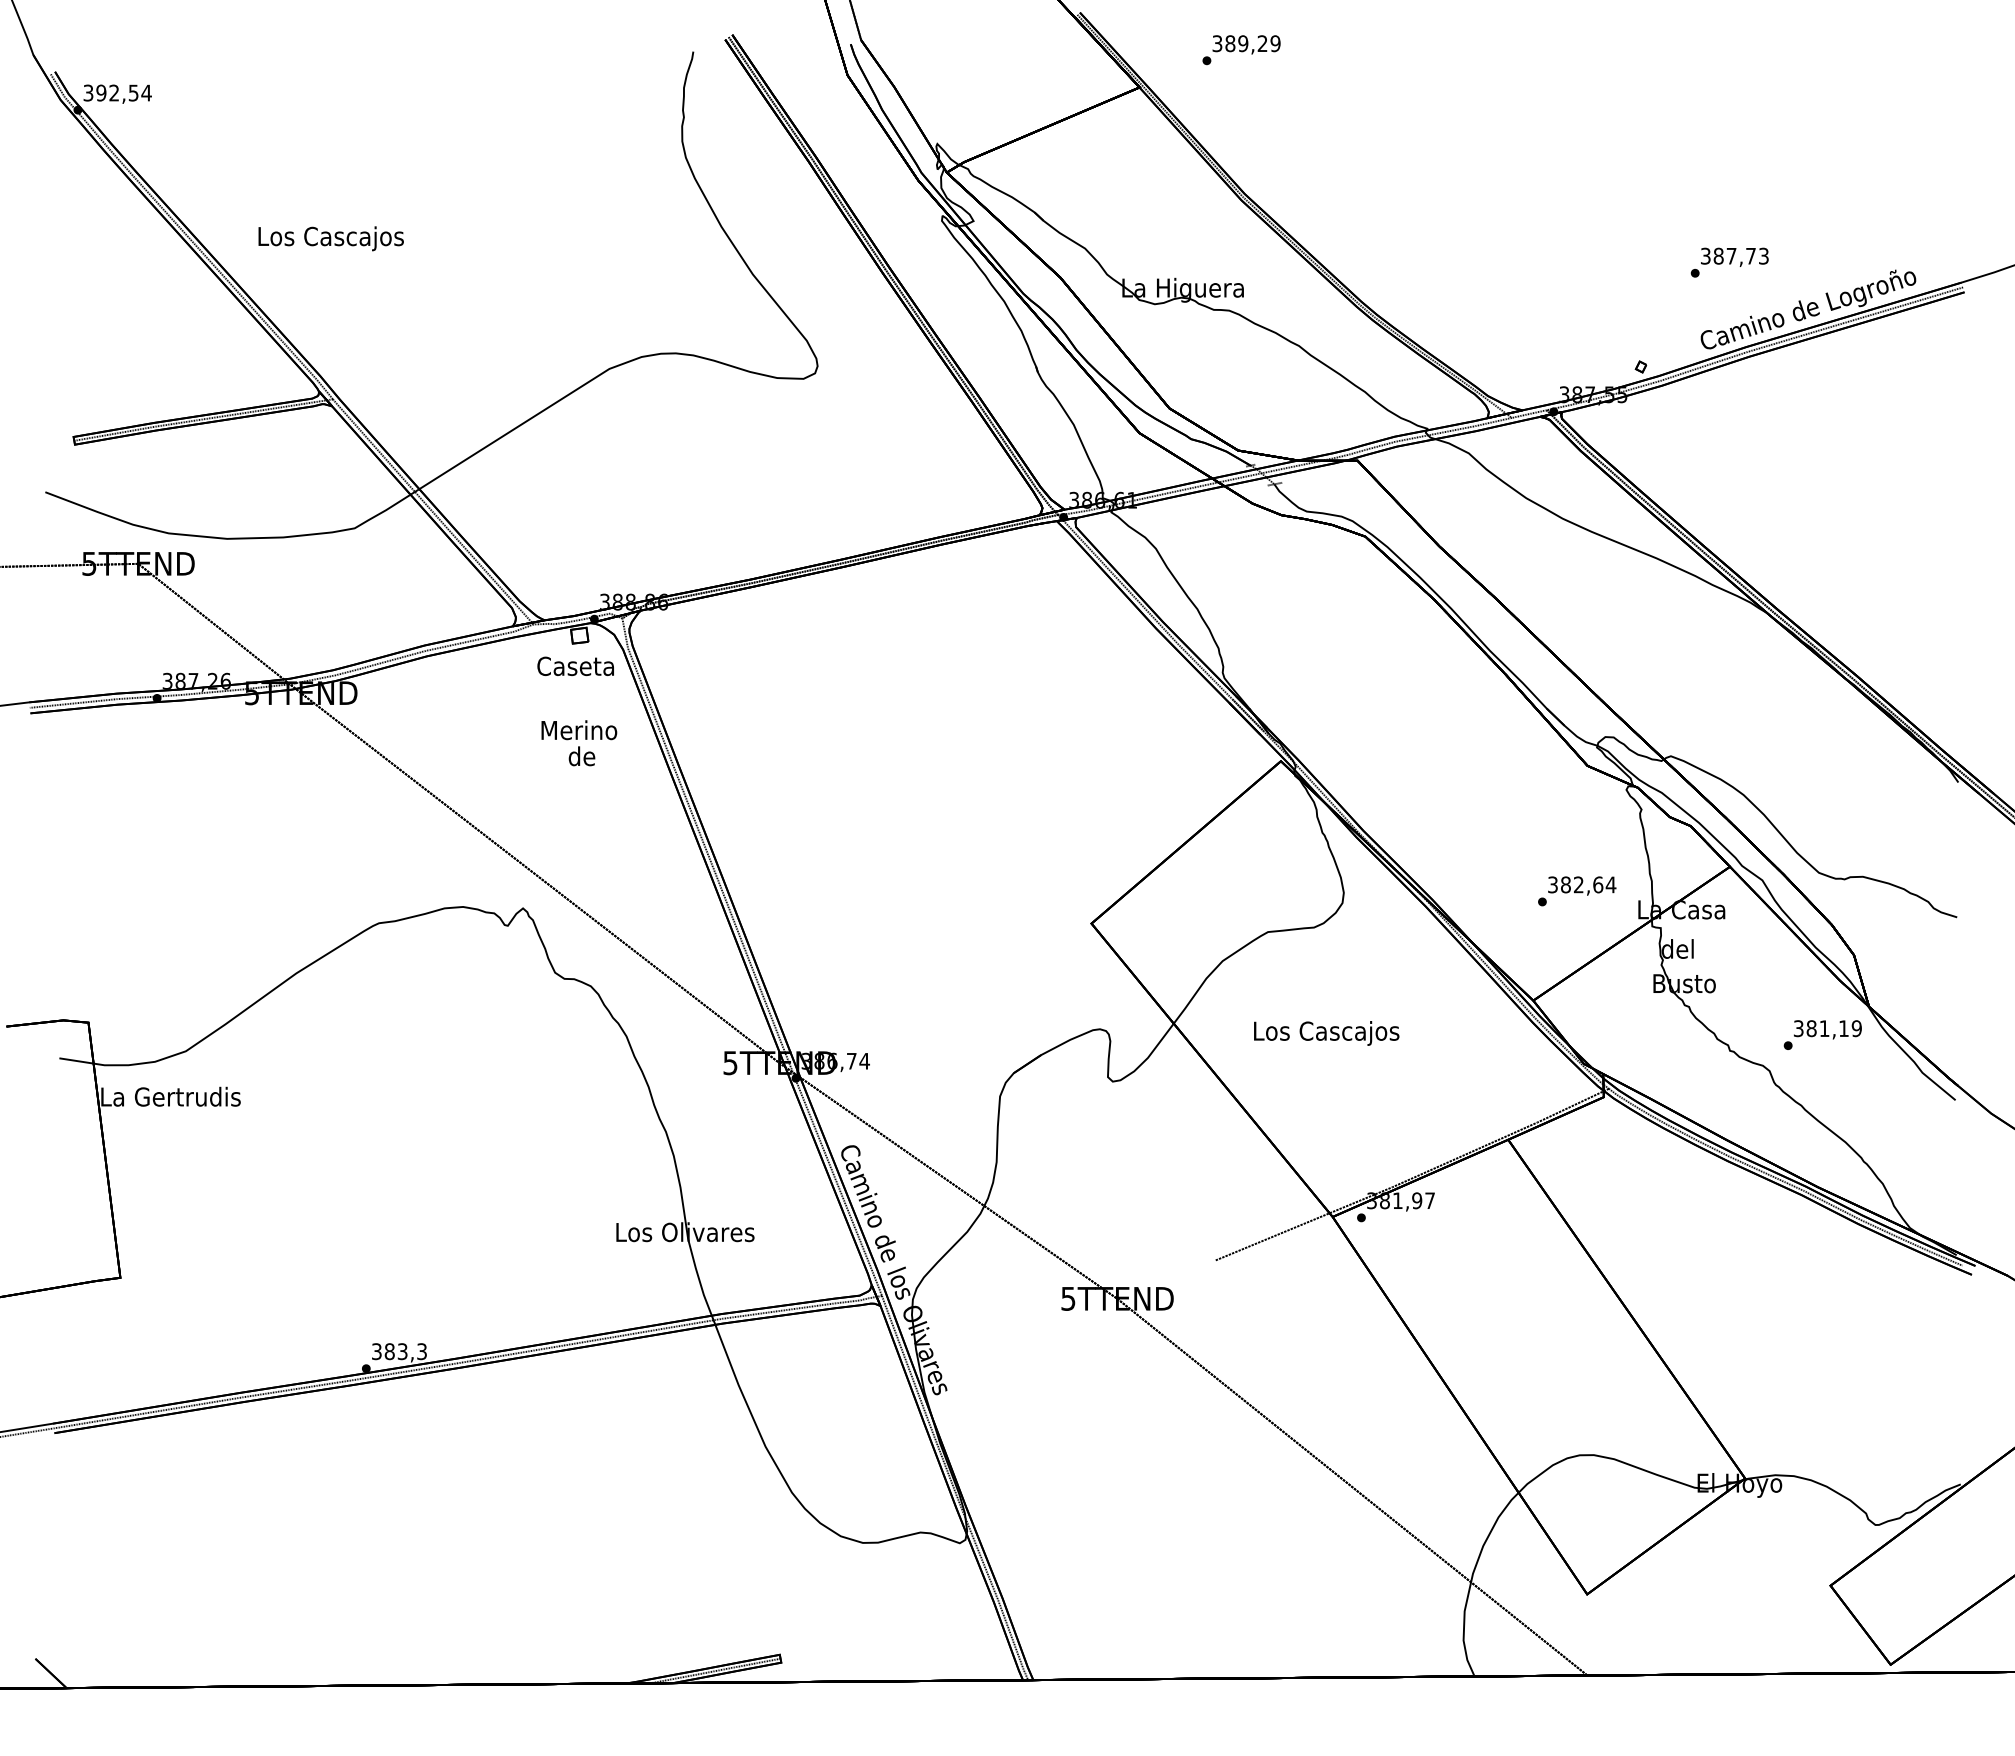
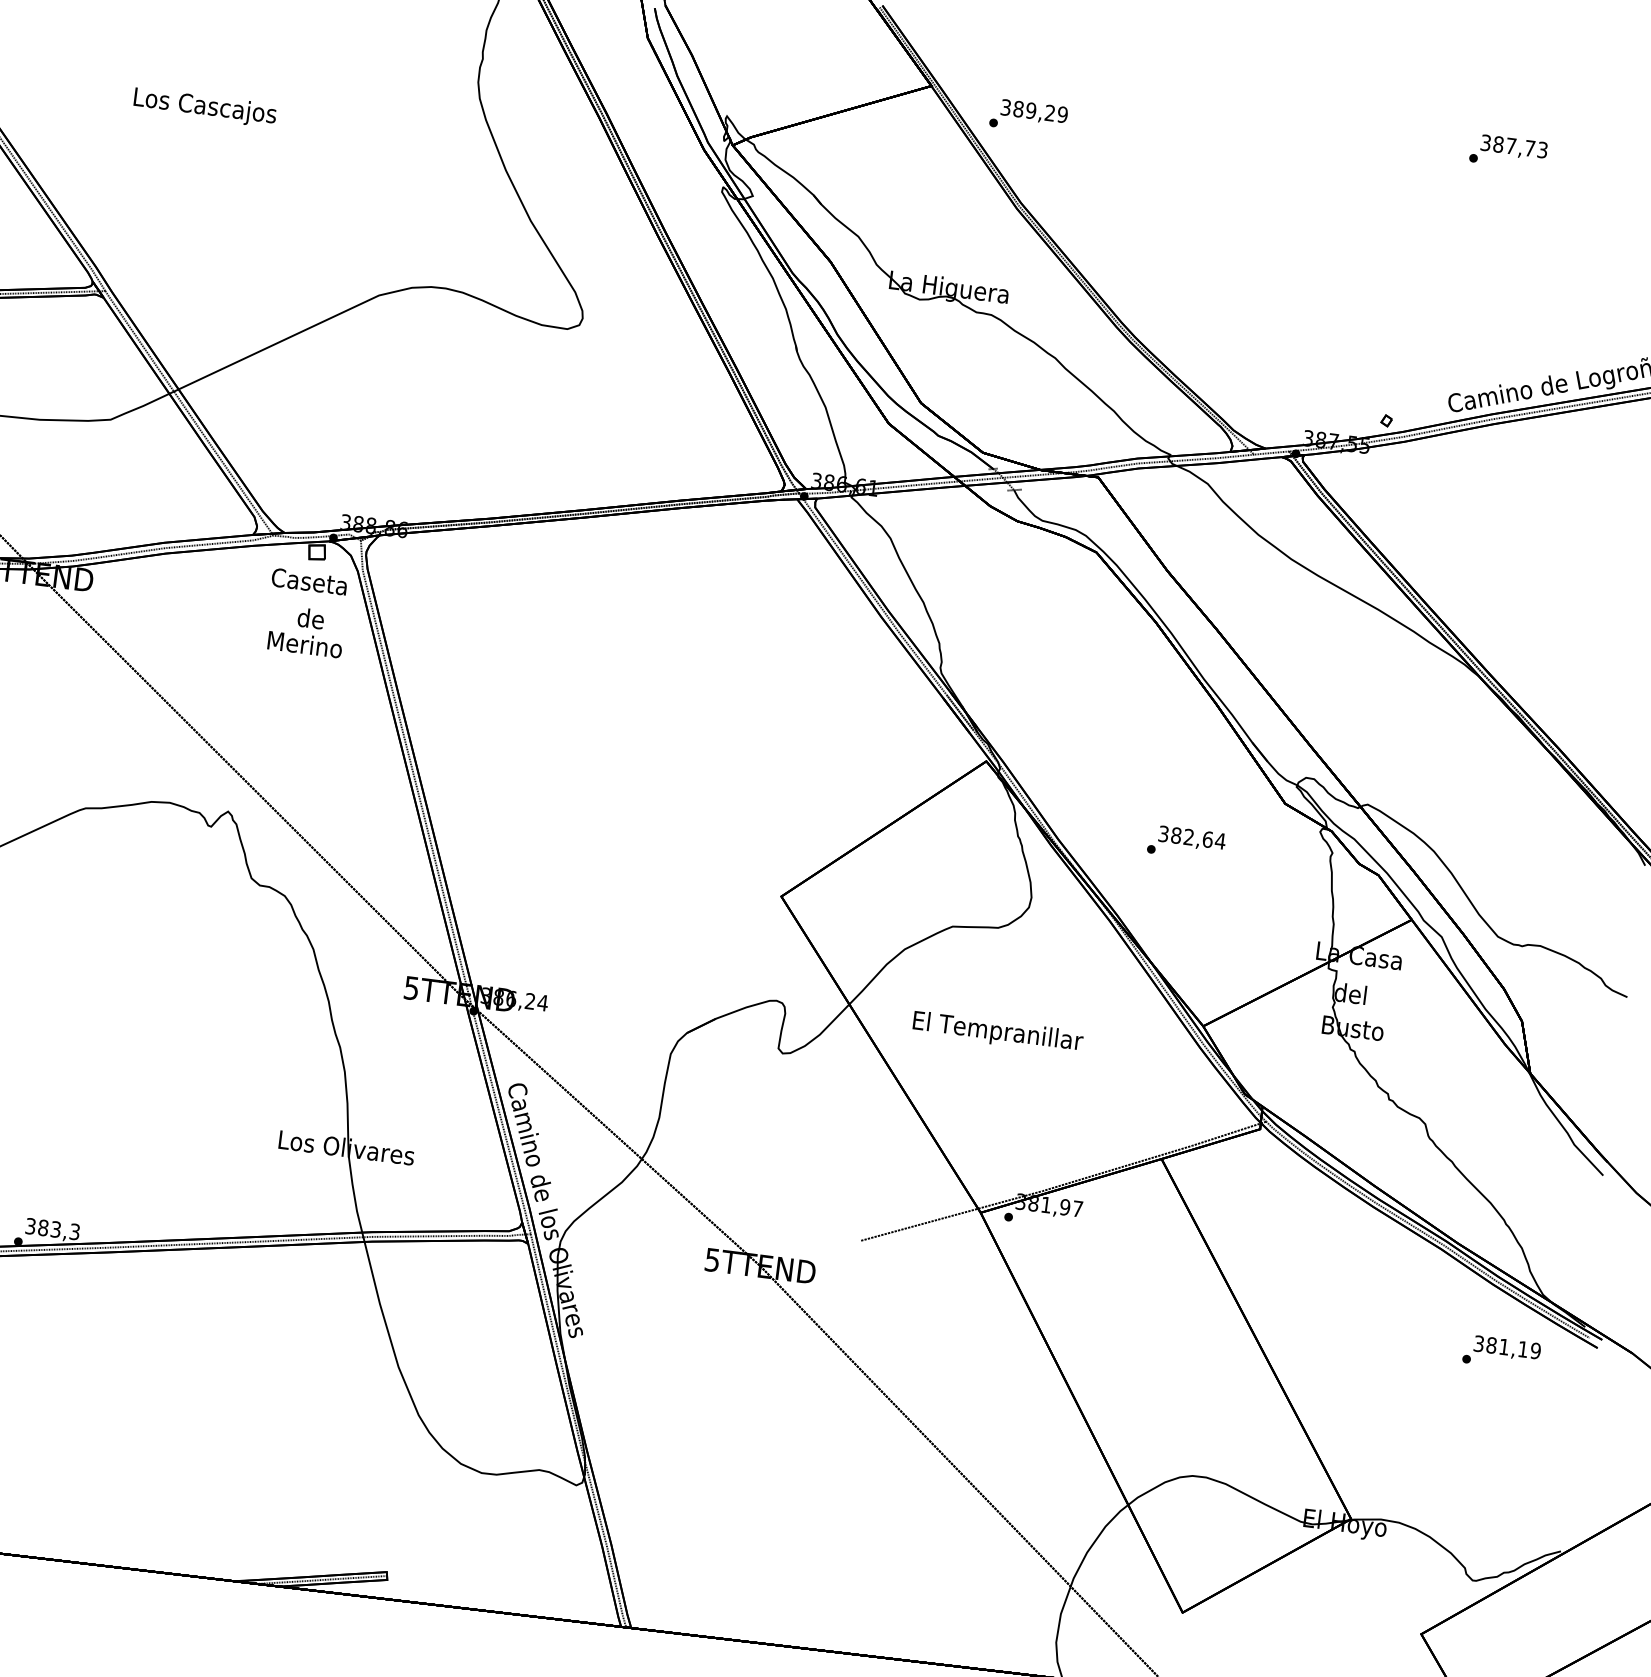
text: (1241, 50) -> (1028, 117), moved
text: (330, 238) -> (204, 107), moved
text: (1729, 262) -> (1508, 152), moved
text: (581, 756) -> (310, 618), moved
text: (1577, 891) -> (1186, 843), moved
text: (1327, 1033) -> (998, 1032), Los Cascajos -> El Tempranillar
text: (1822, 1034) -> (1501, 1352), moved
text: (851, 1060) -> (530, 1000), 386,74 -> 386,24

